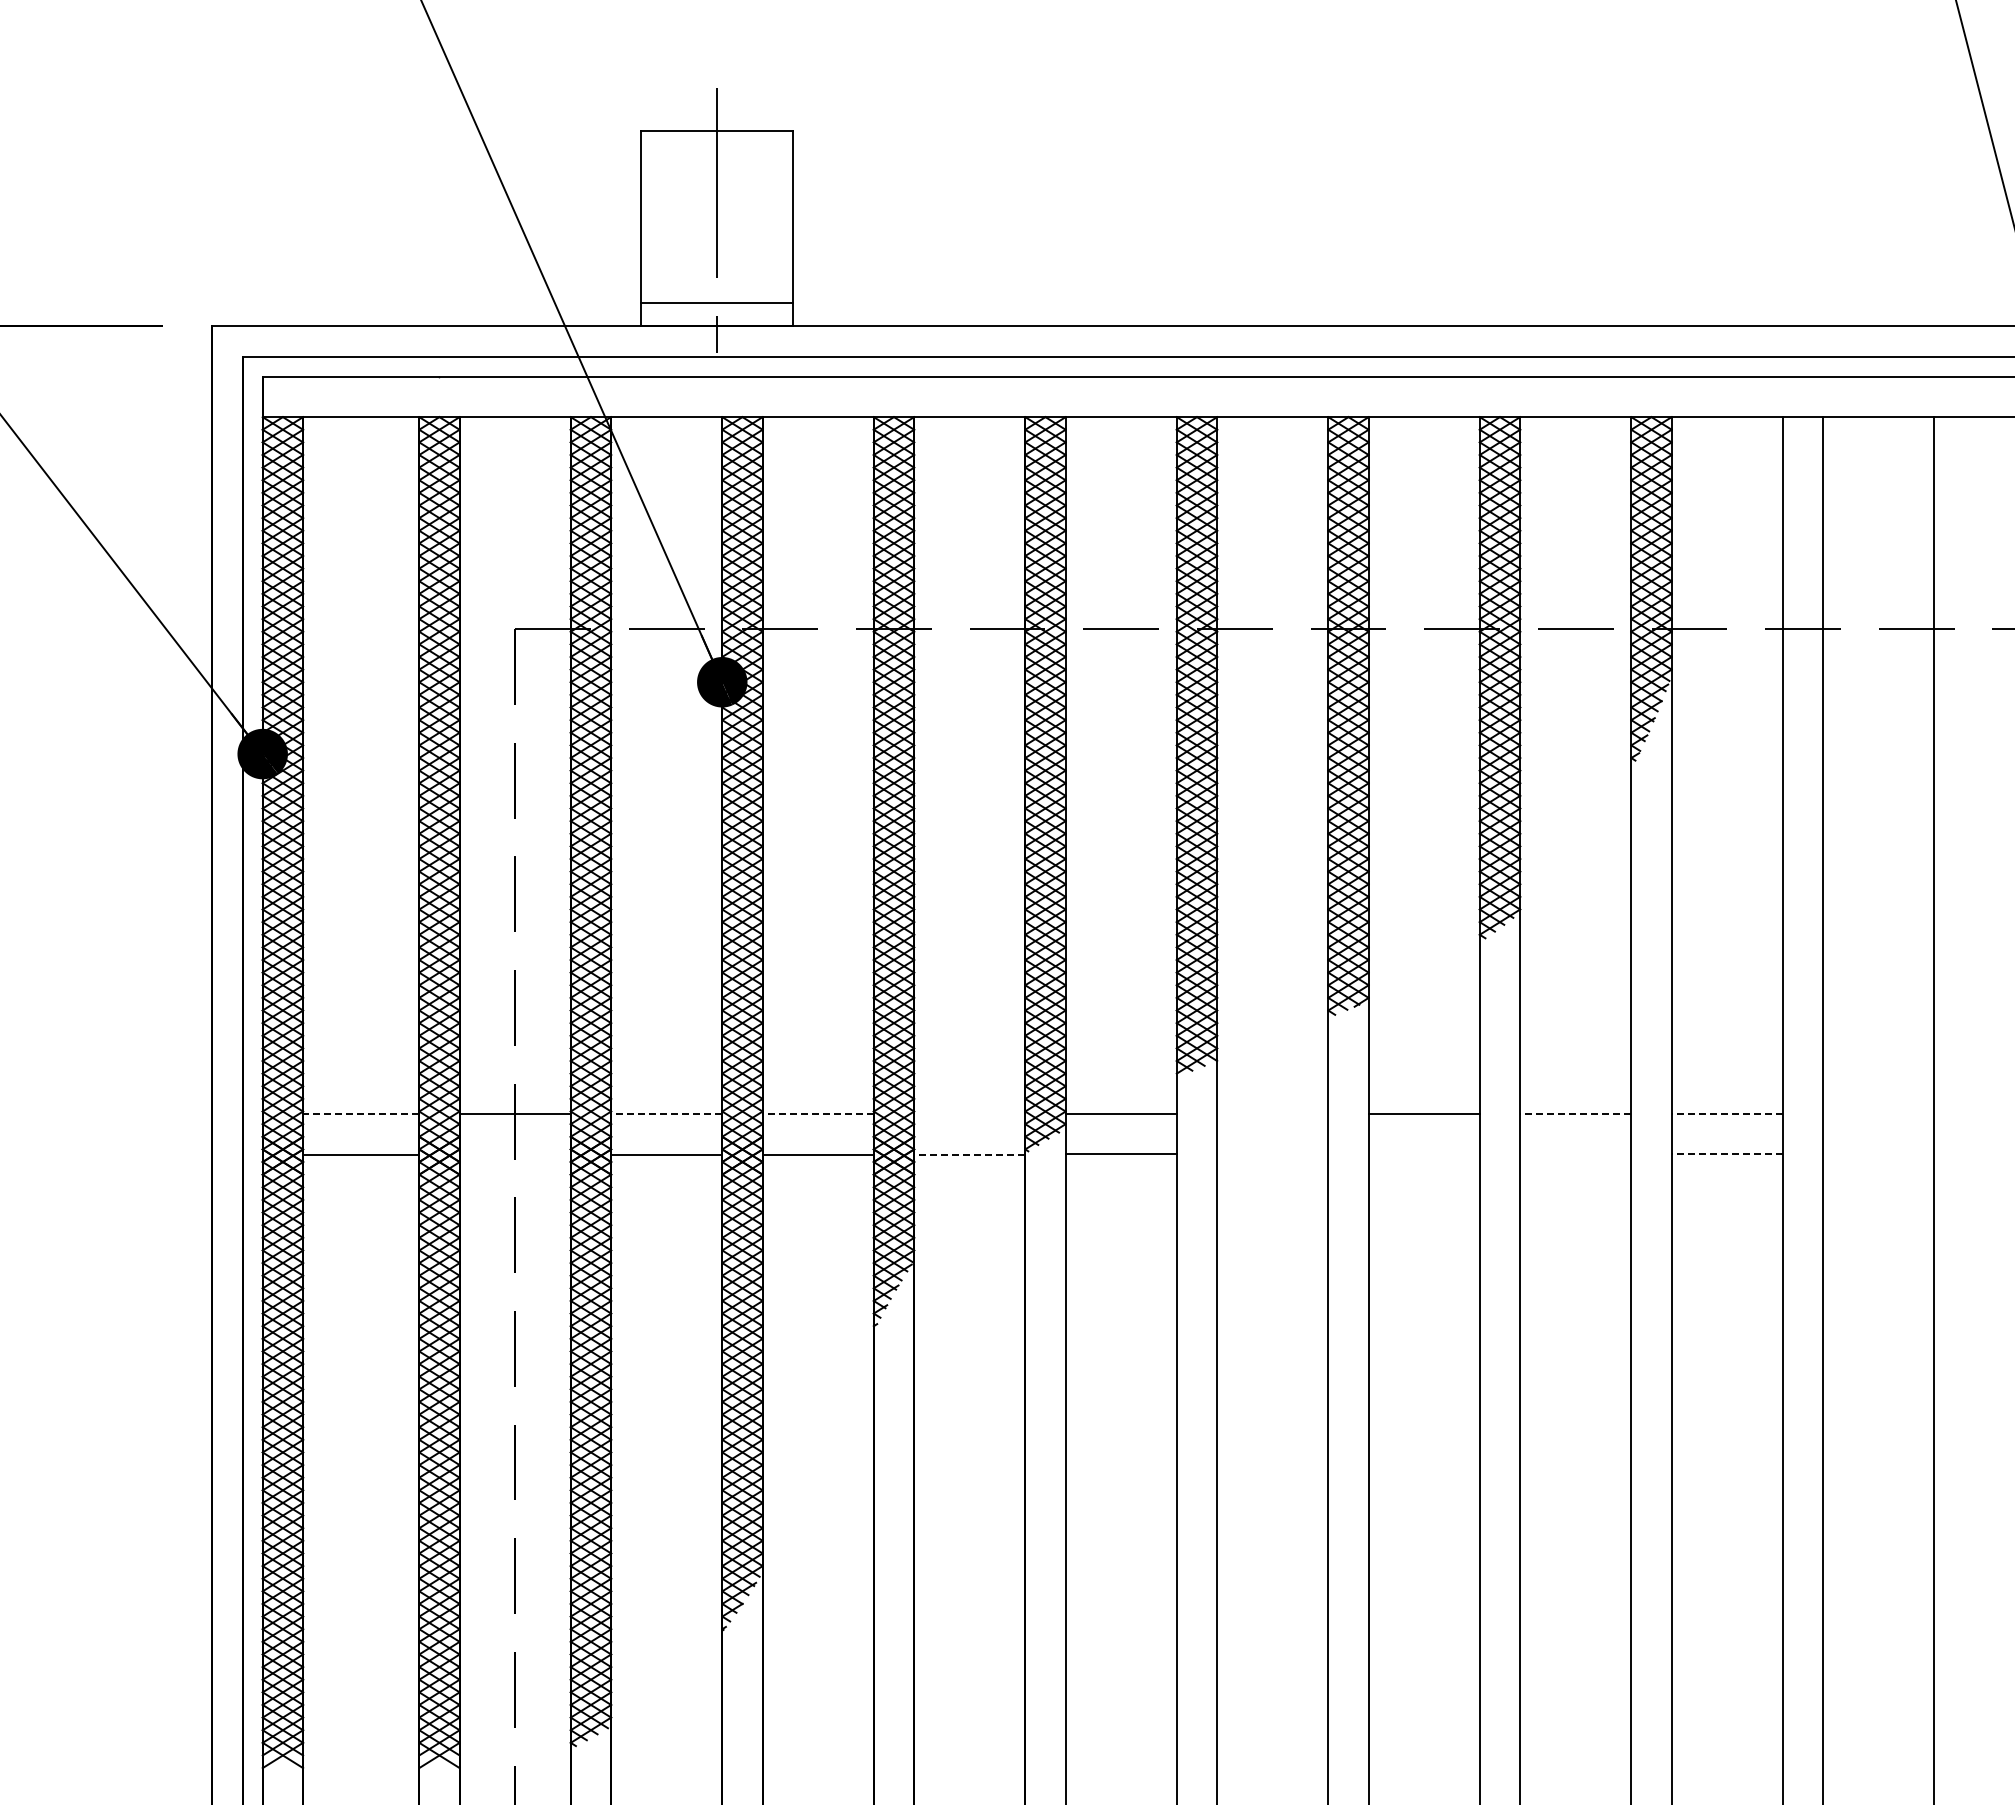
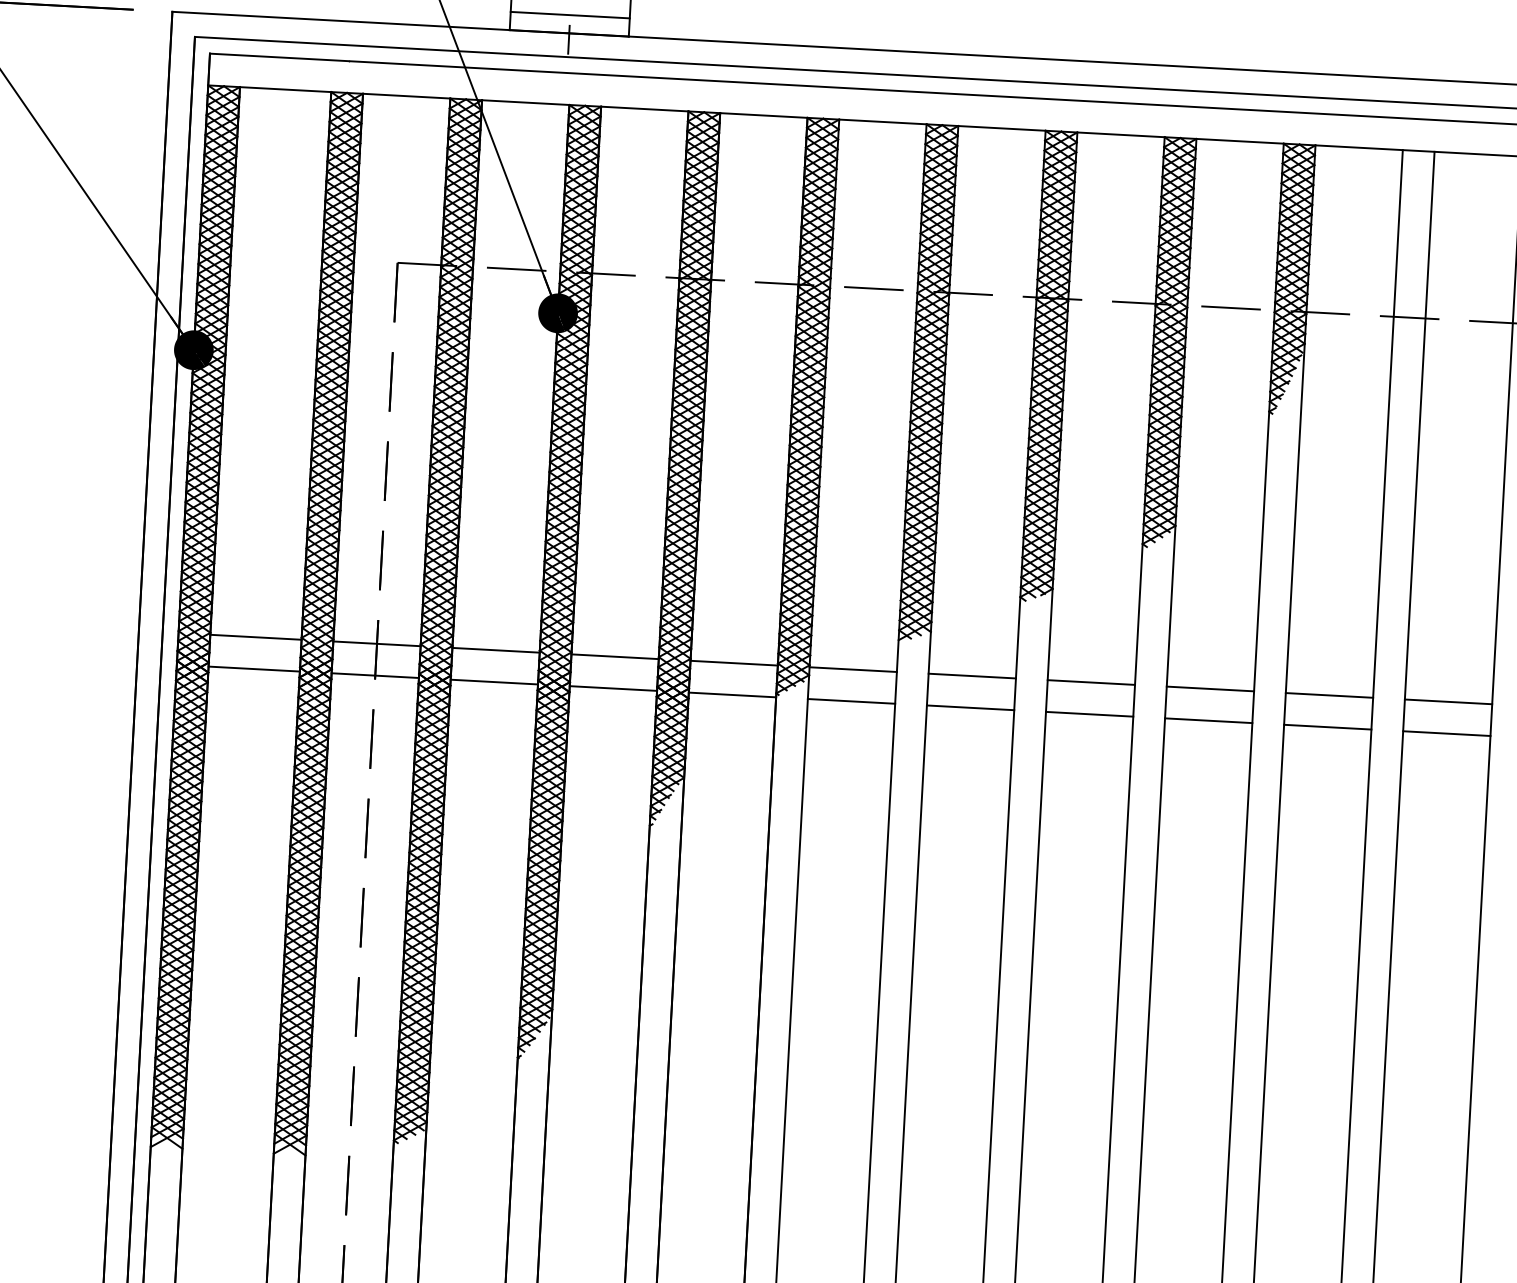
line: (360, 1114) -> (255, 637), dashed -> solid
line: (666, 1114) -> (495, 650), dashed -> solid
line: (818, 1114) -> (615, 657), dashed -> solid
line: (969, 1114) -> (733, 663), added
line: (1272, 1114) -> (972, 676), added
line: (1575, 1114) -> (1210, 689), dashed -> solid
line: (1727, 1114) -> (1329, 695), dashed -> solid
line: (1878, 1114) -> (1448, 702), added
line: (514, 1154) -> (374, 675), added
line: (969, 1154) -> (732, 694), dashed -> solid
line: (1272, 1154) -> (970, 707), added
line: (1423, 1154) -> (1089, 714), added
line: (1575, 1154) -> (1208, 720), added
line: (1727, 1154) -> (1327, 727), dashed -> solid
line: (1878, 1154) -> (1446, 733), added

